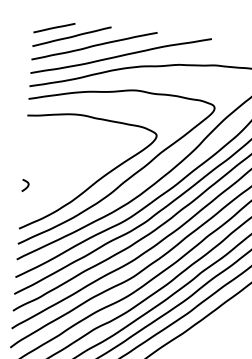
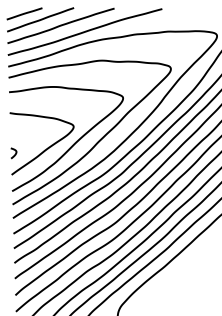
curve: (60, 184) -> (44, 149), added

